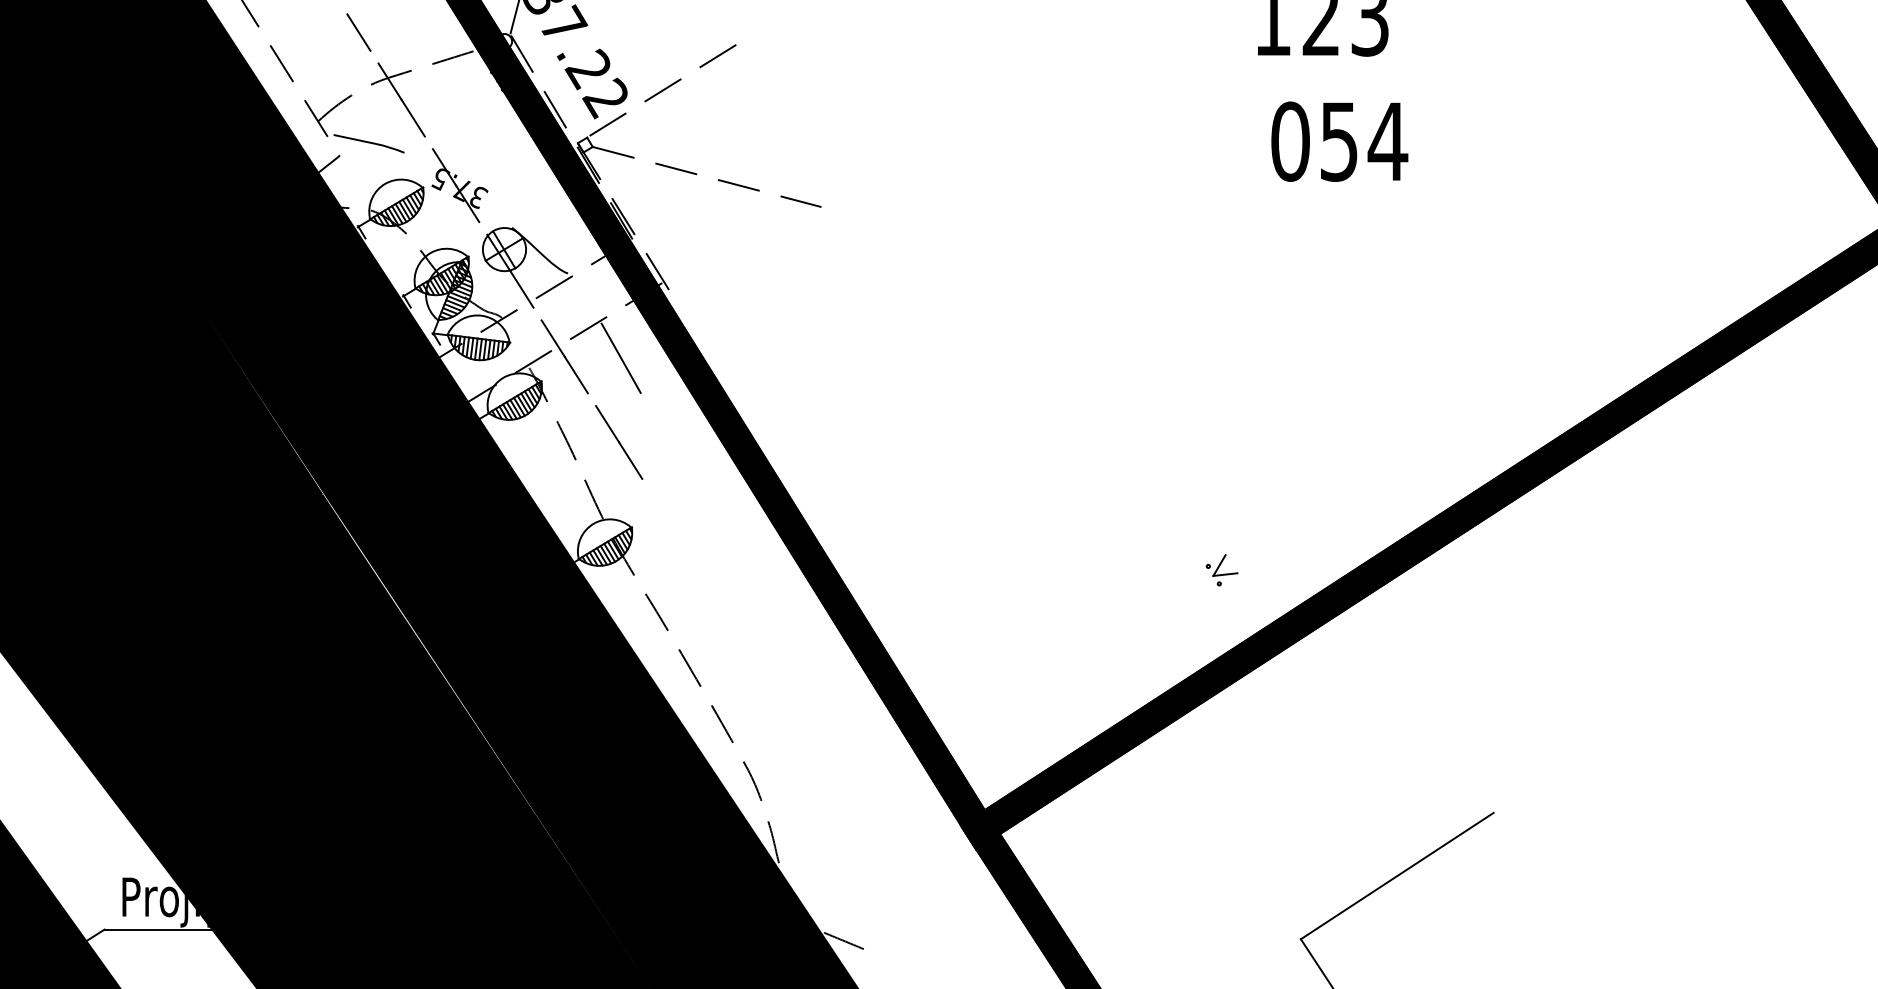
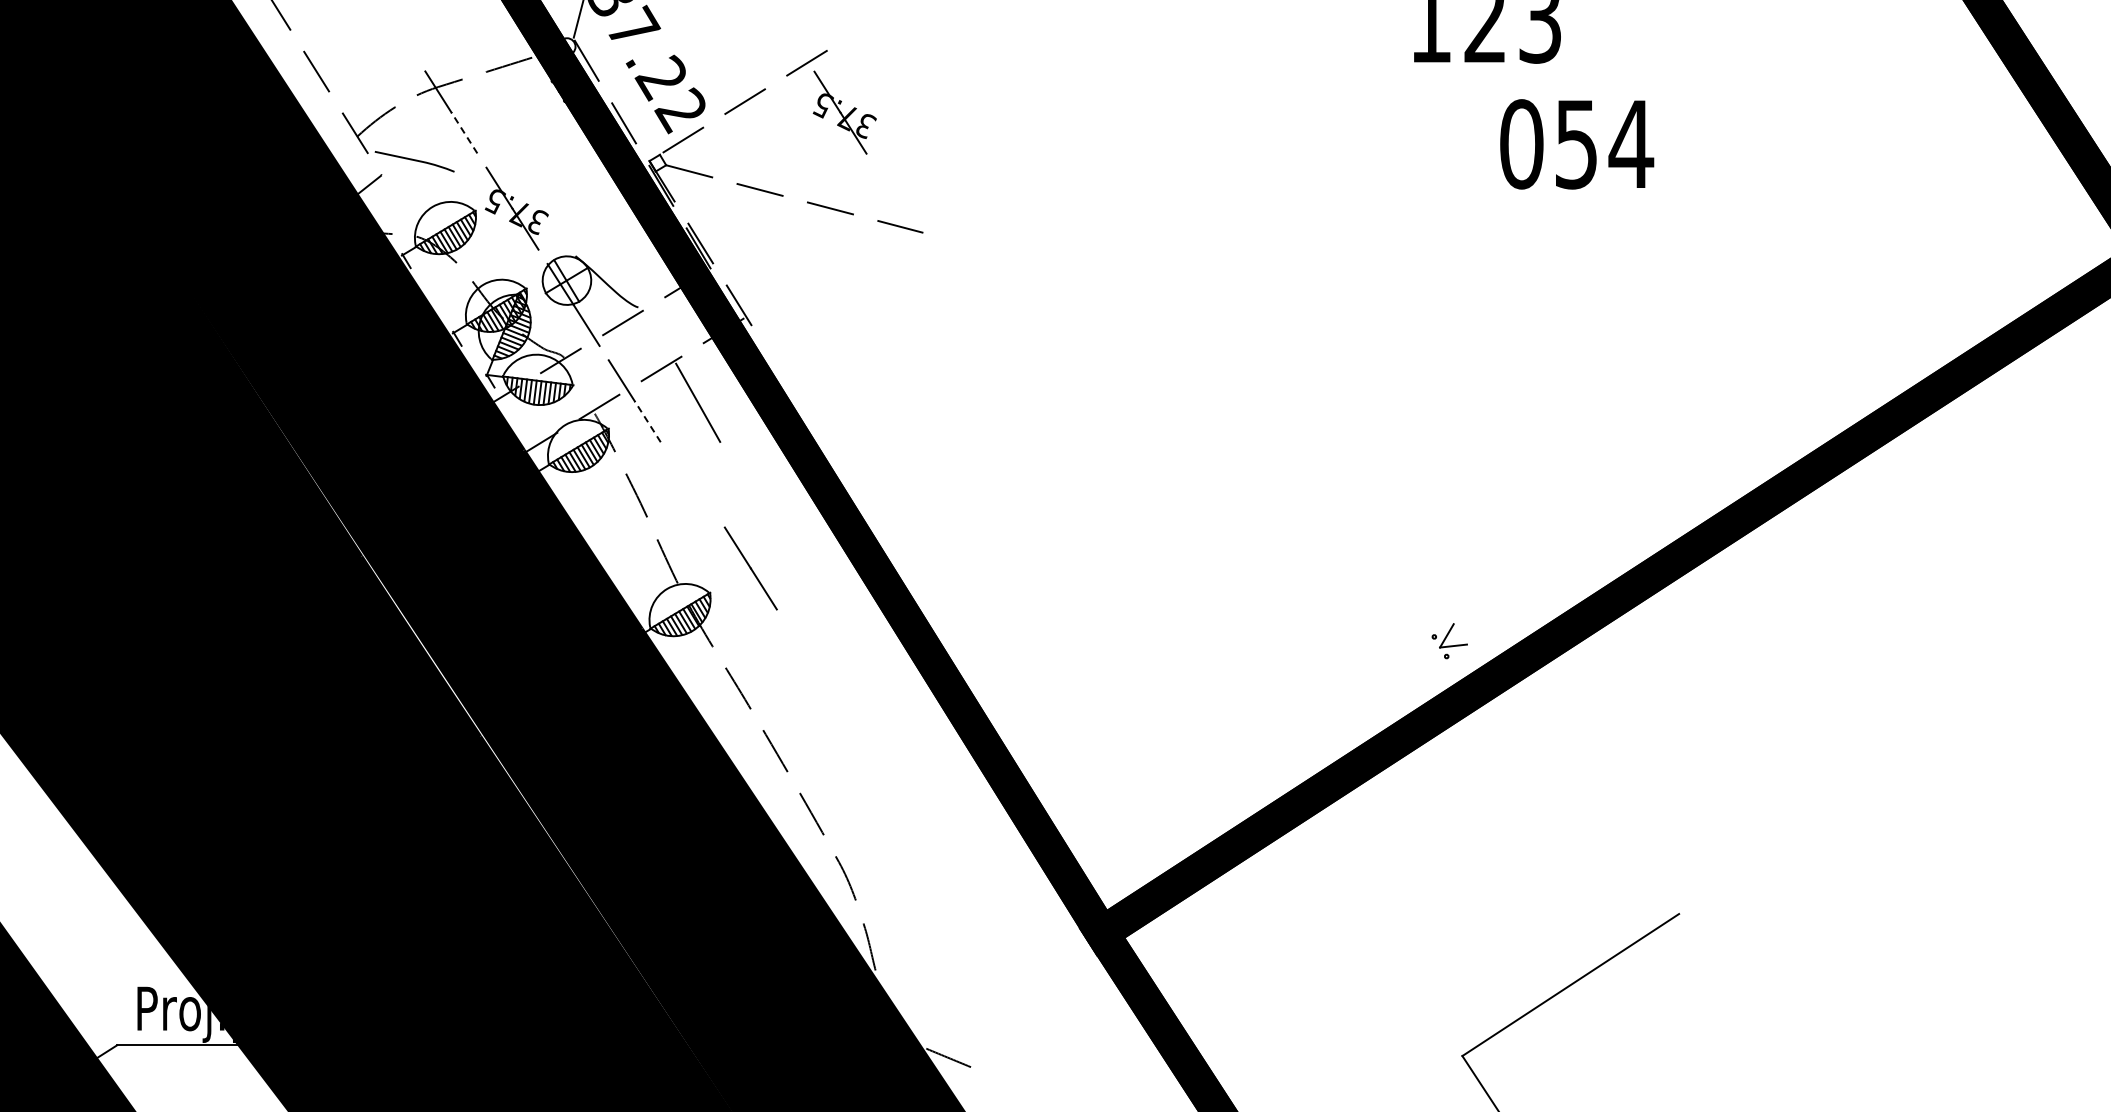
line: (359, 32) -> (403, 36), removed
part: (751, 100) -> (844, 112), added
line: (413, 117) -> (464, 132), solid -> dashed
text: (1340, 141) -> (1577, 144), moved
line: (576, 374) -> (647, 421), solid -> dashed
line: (618, 442) -> (750, 568), moved
part: (1221, 570) -> (1449, 641), moved

